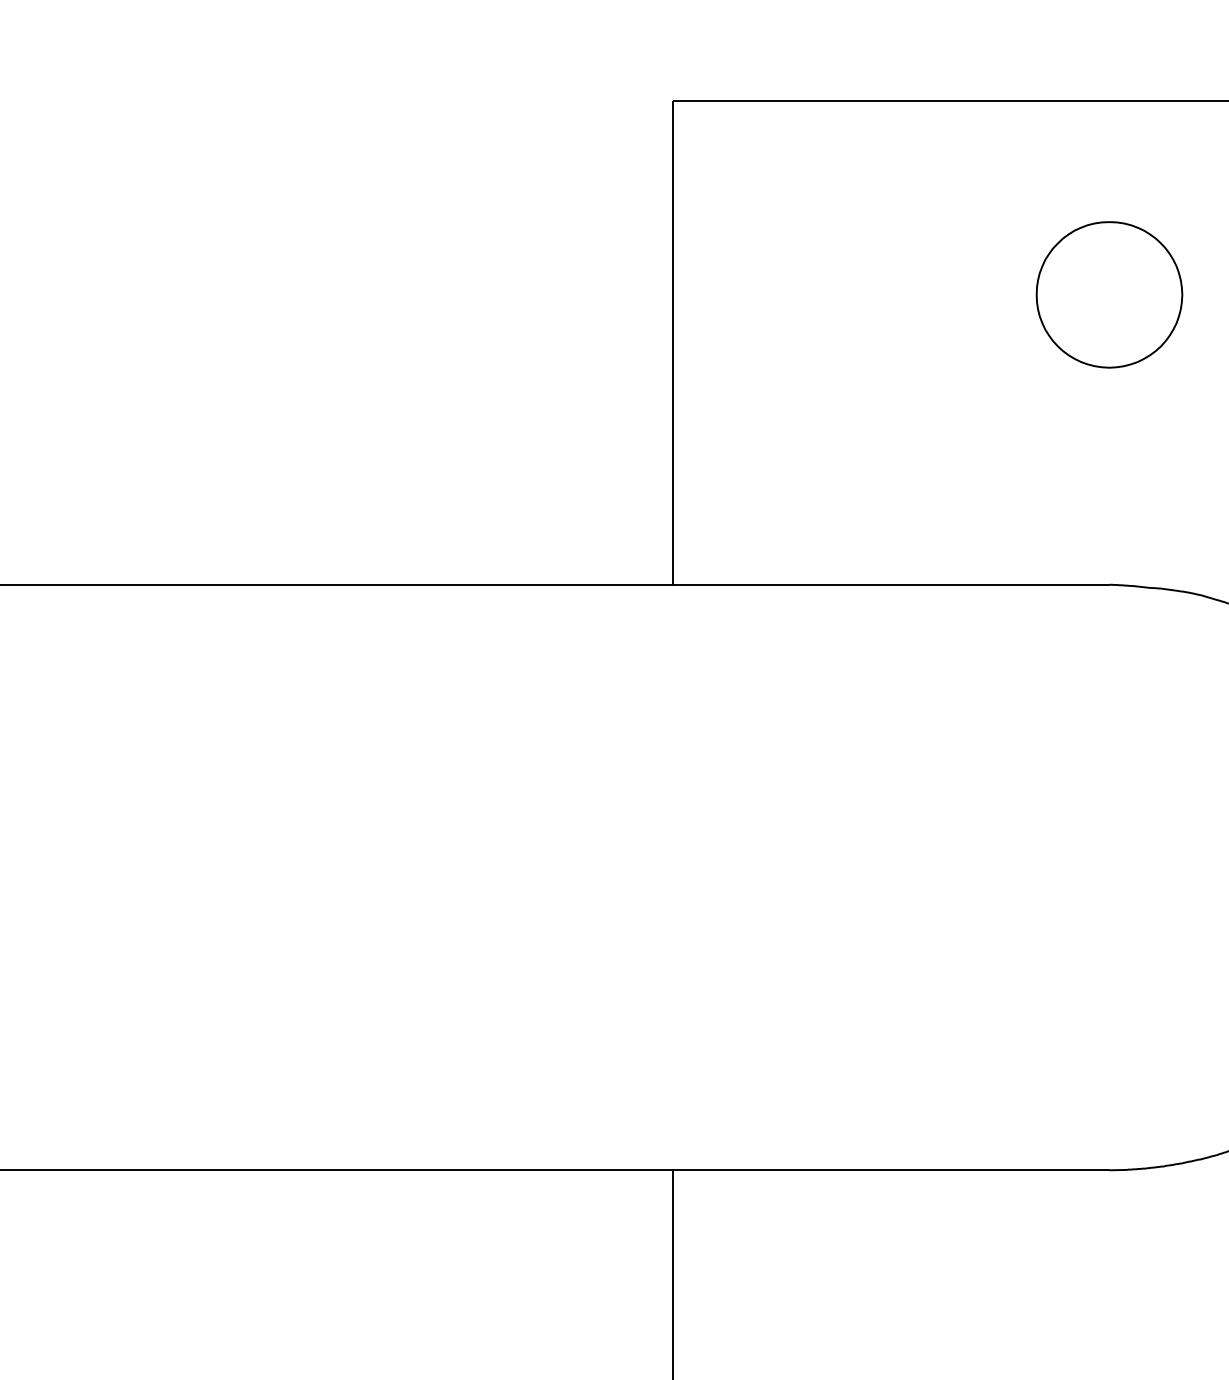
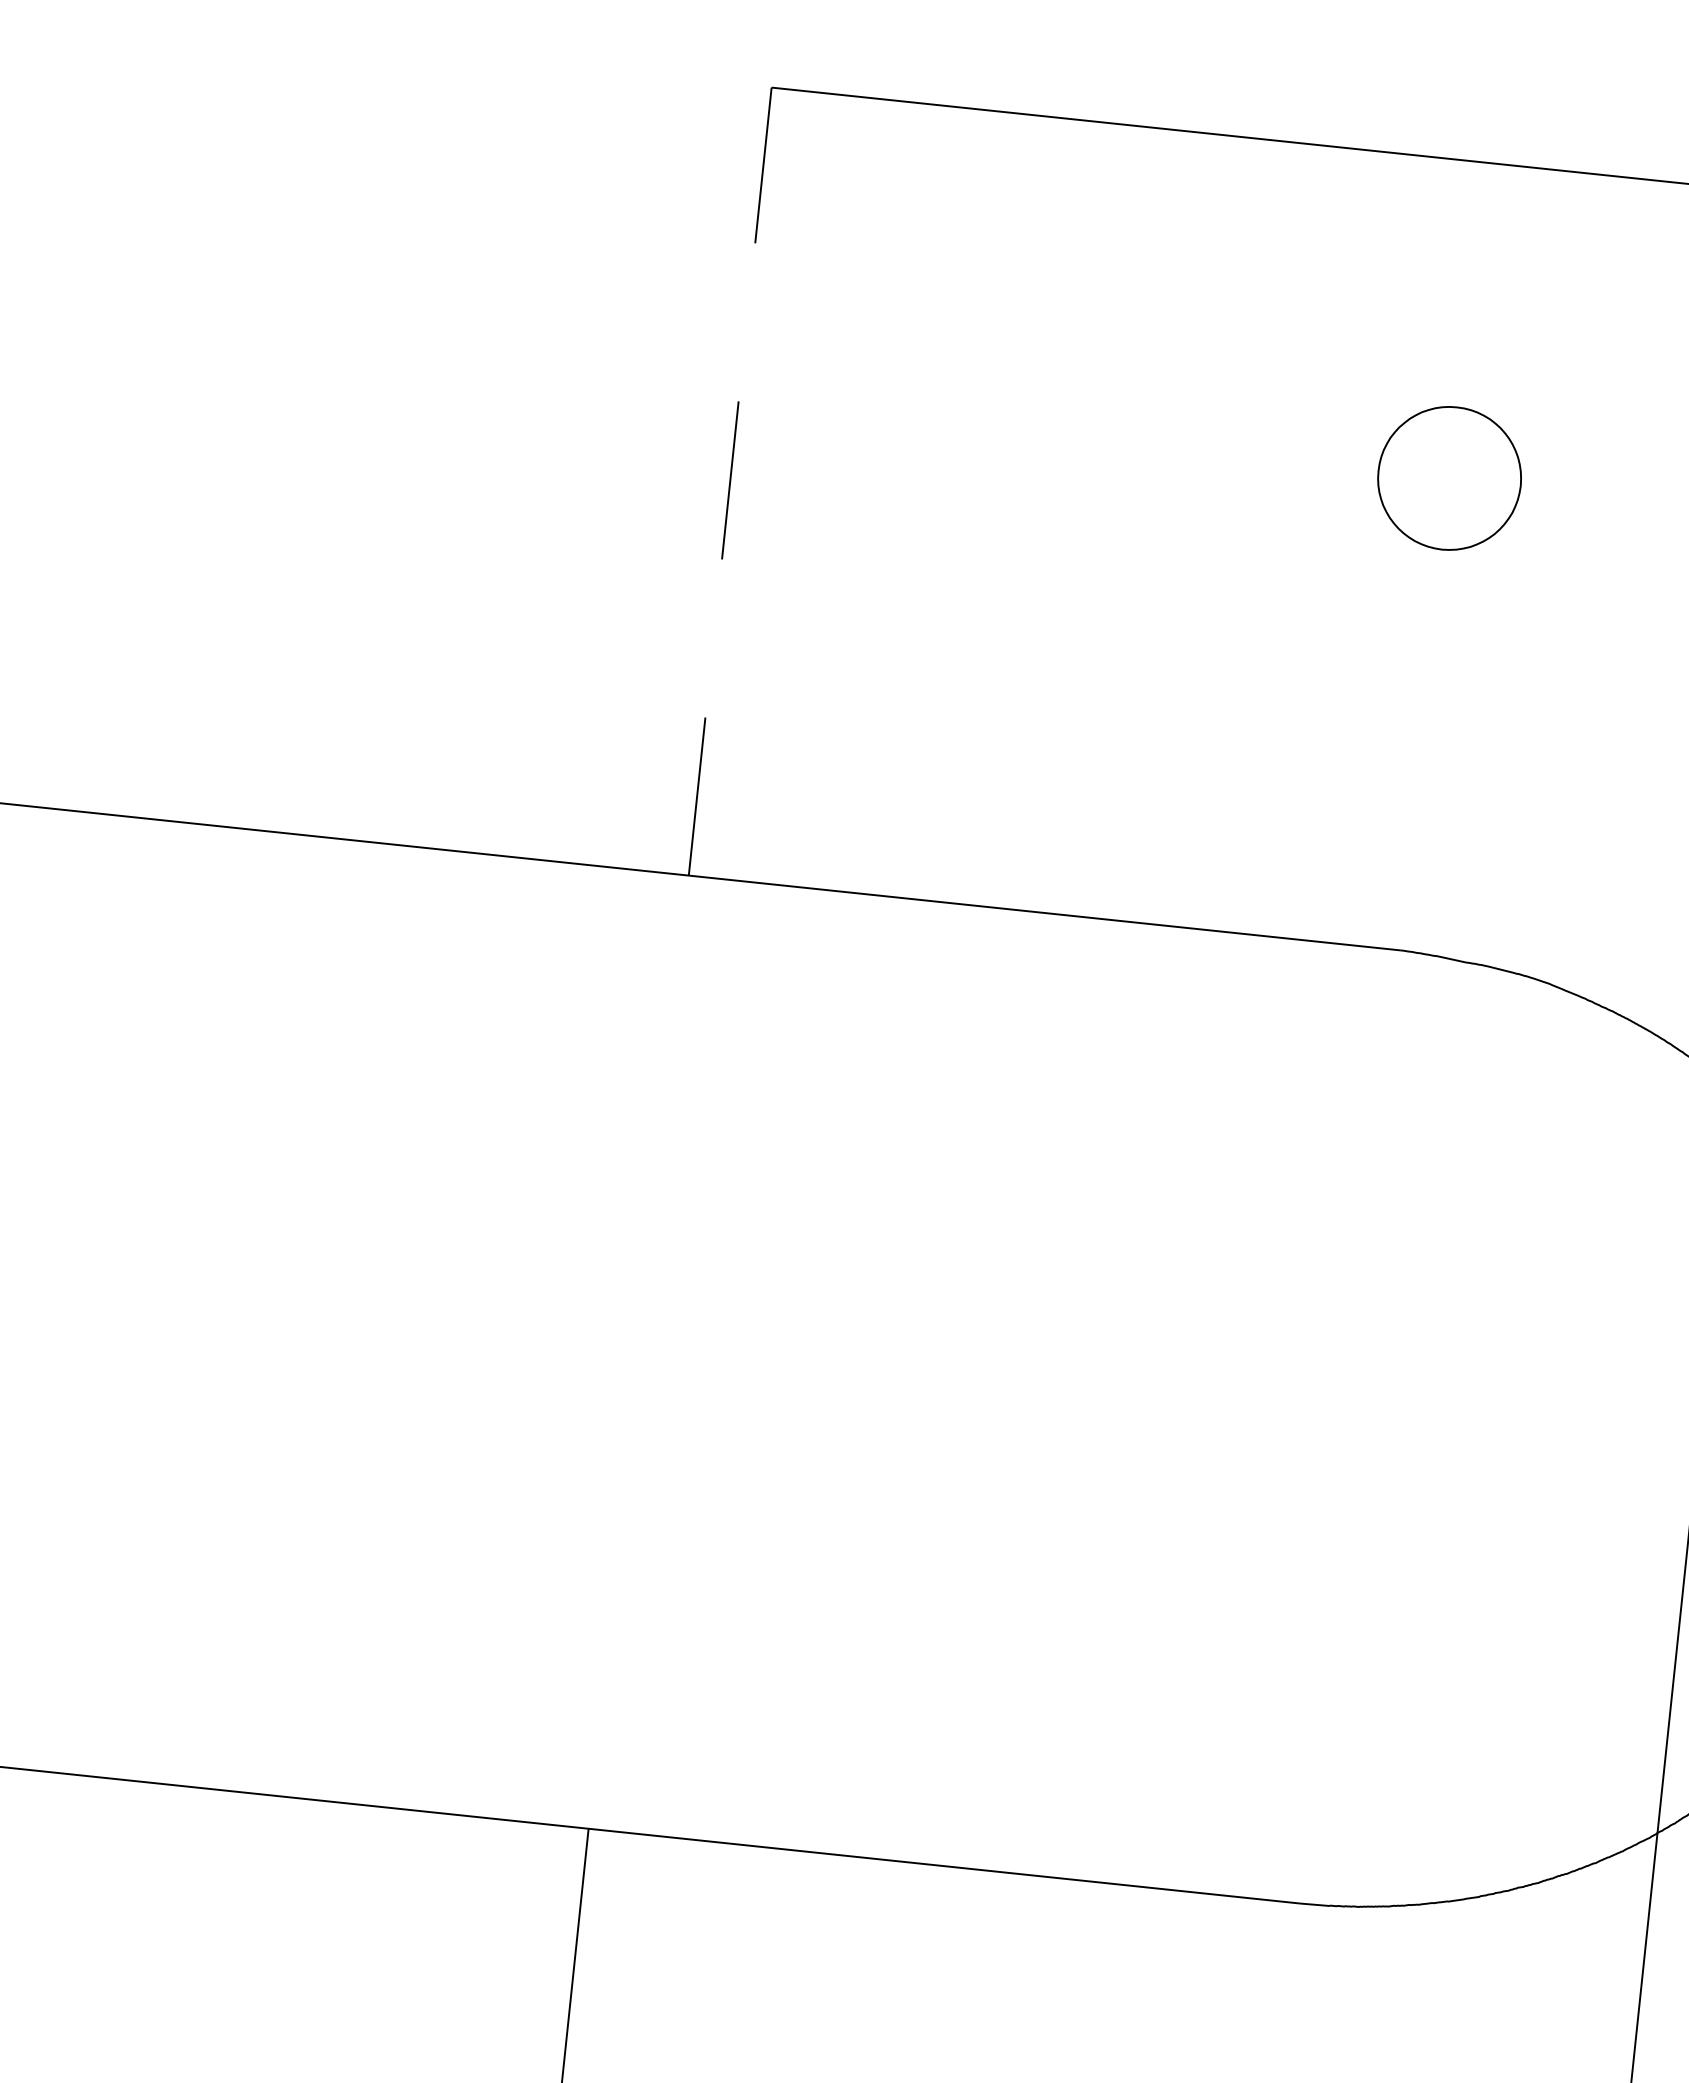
part: (1109, 294) -> (1449, 477), size x0.6
line: (672, 342) -> (730, 481), solid -> dashed

